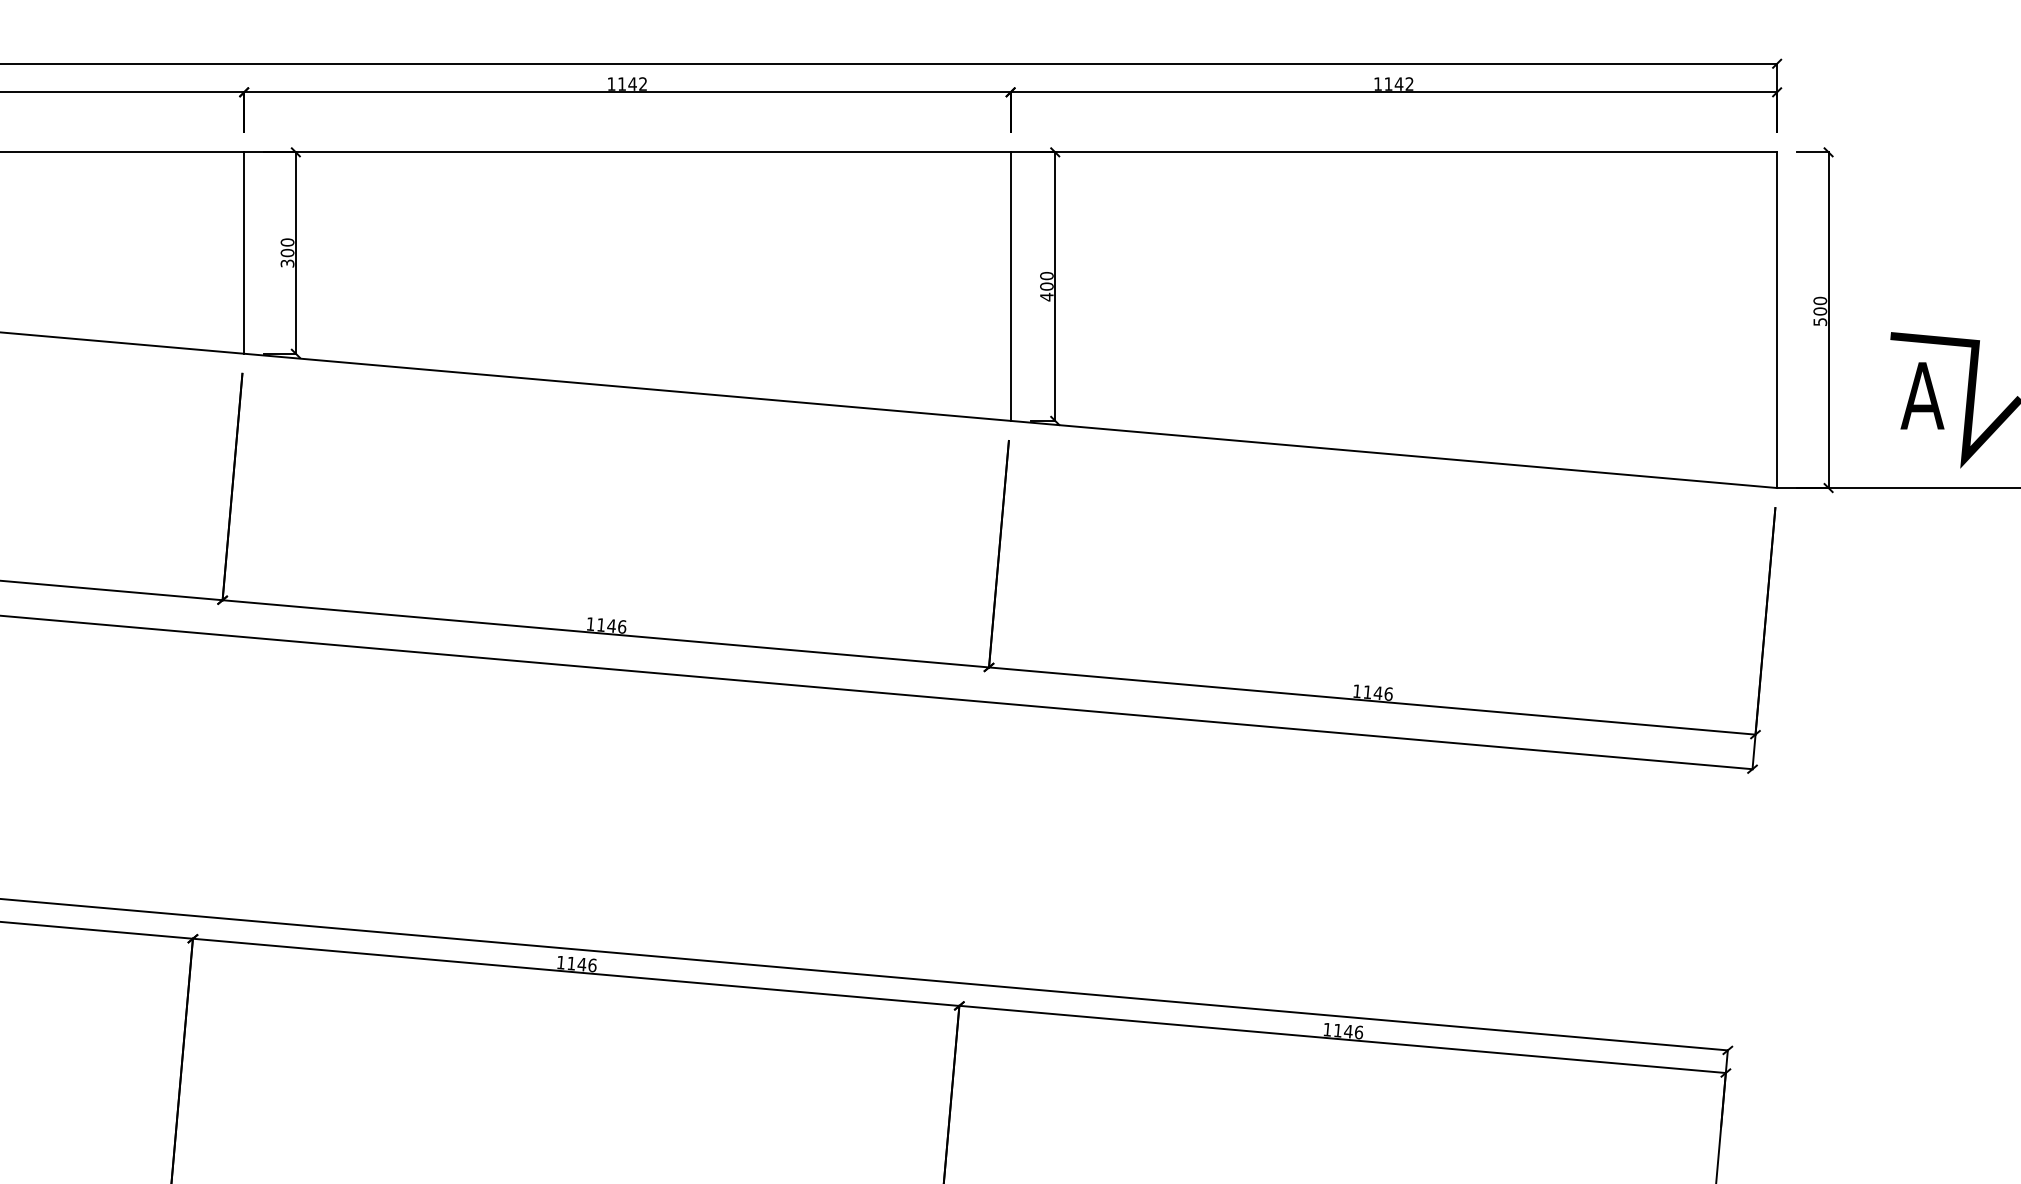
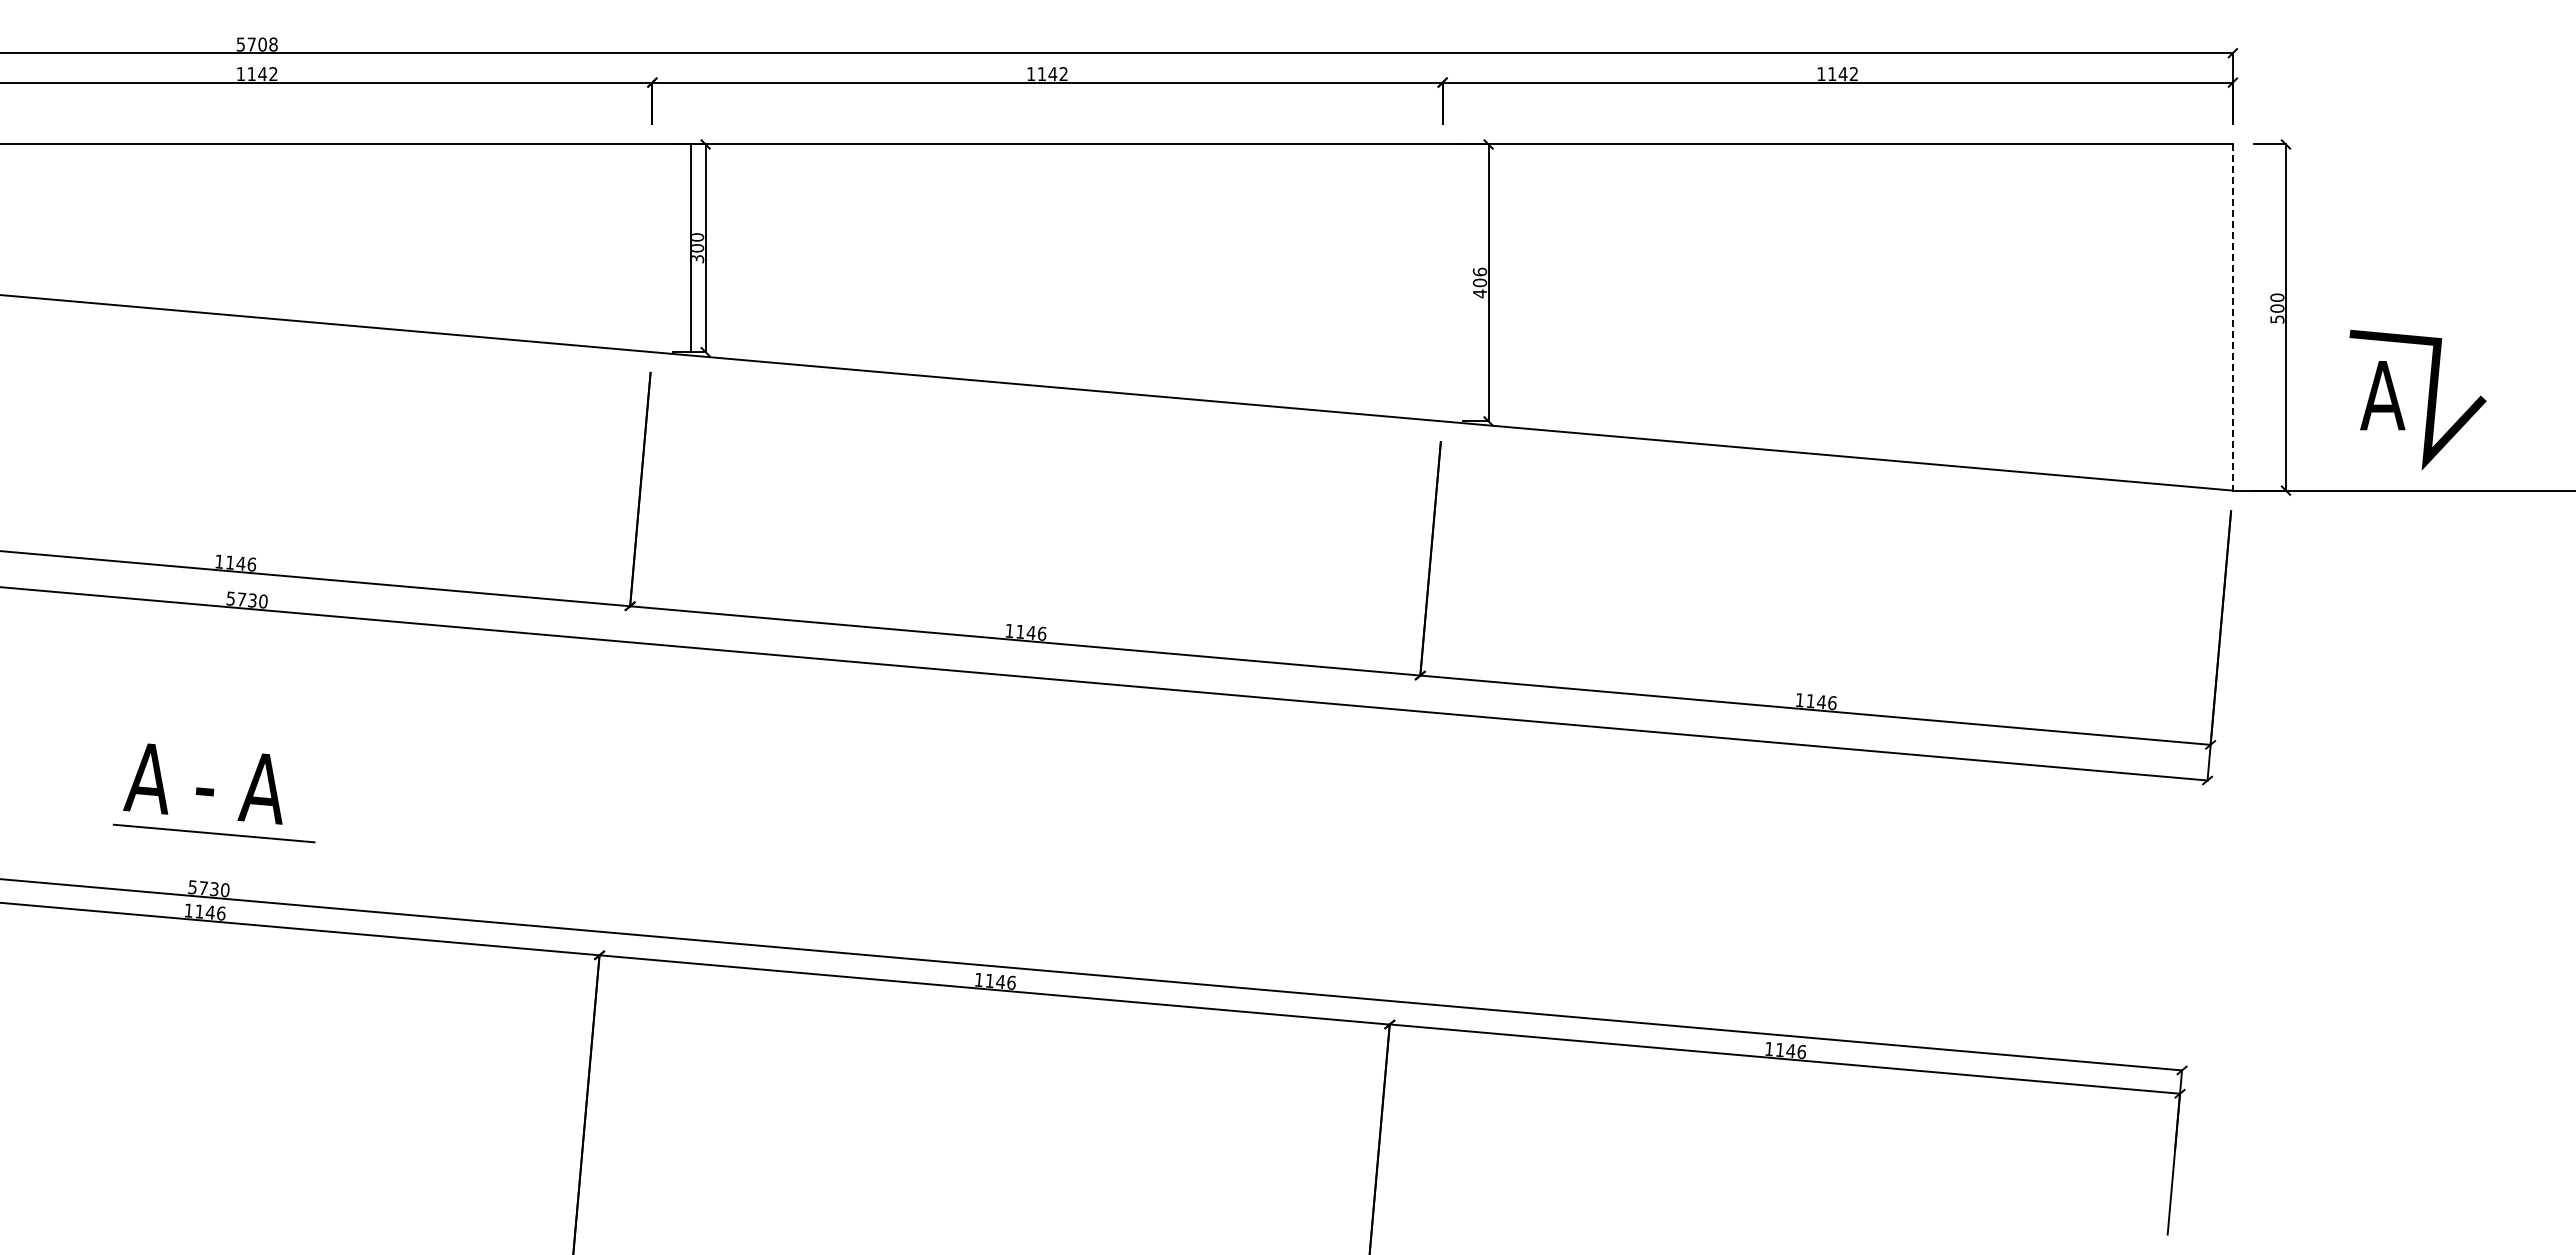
line: (244, 253) -> (691, 248), moved
text: (1046, 275) -> (1479, 271), 400 -> 406
line: (1010, 286) -> (1442, 282), removed
line: (1776, 321) -> (2232, 318), solid -> dashed

